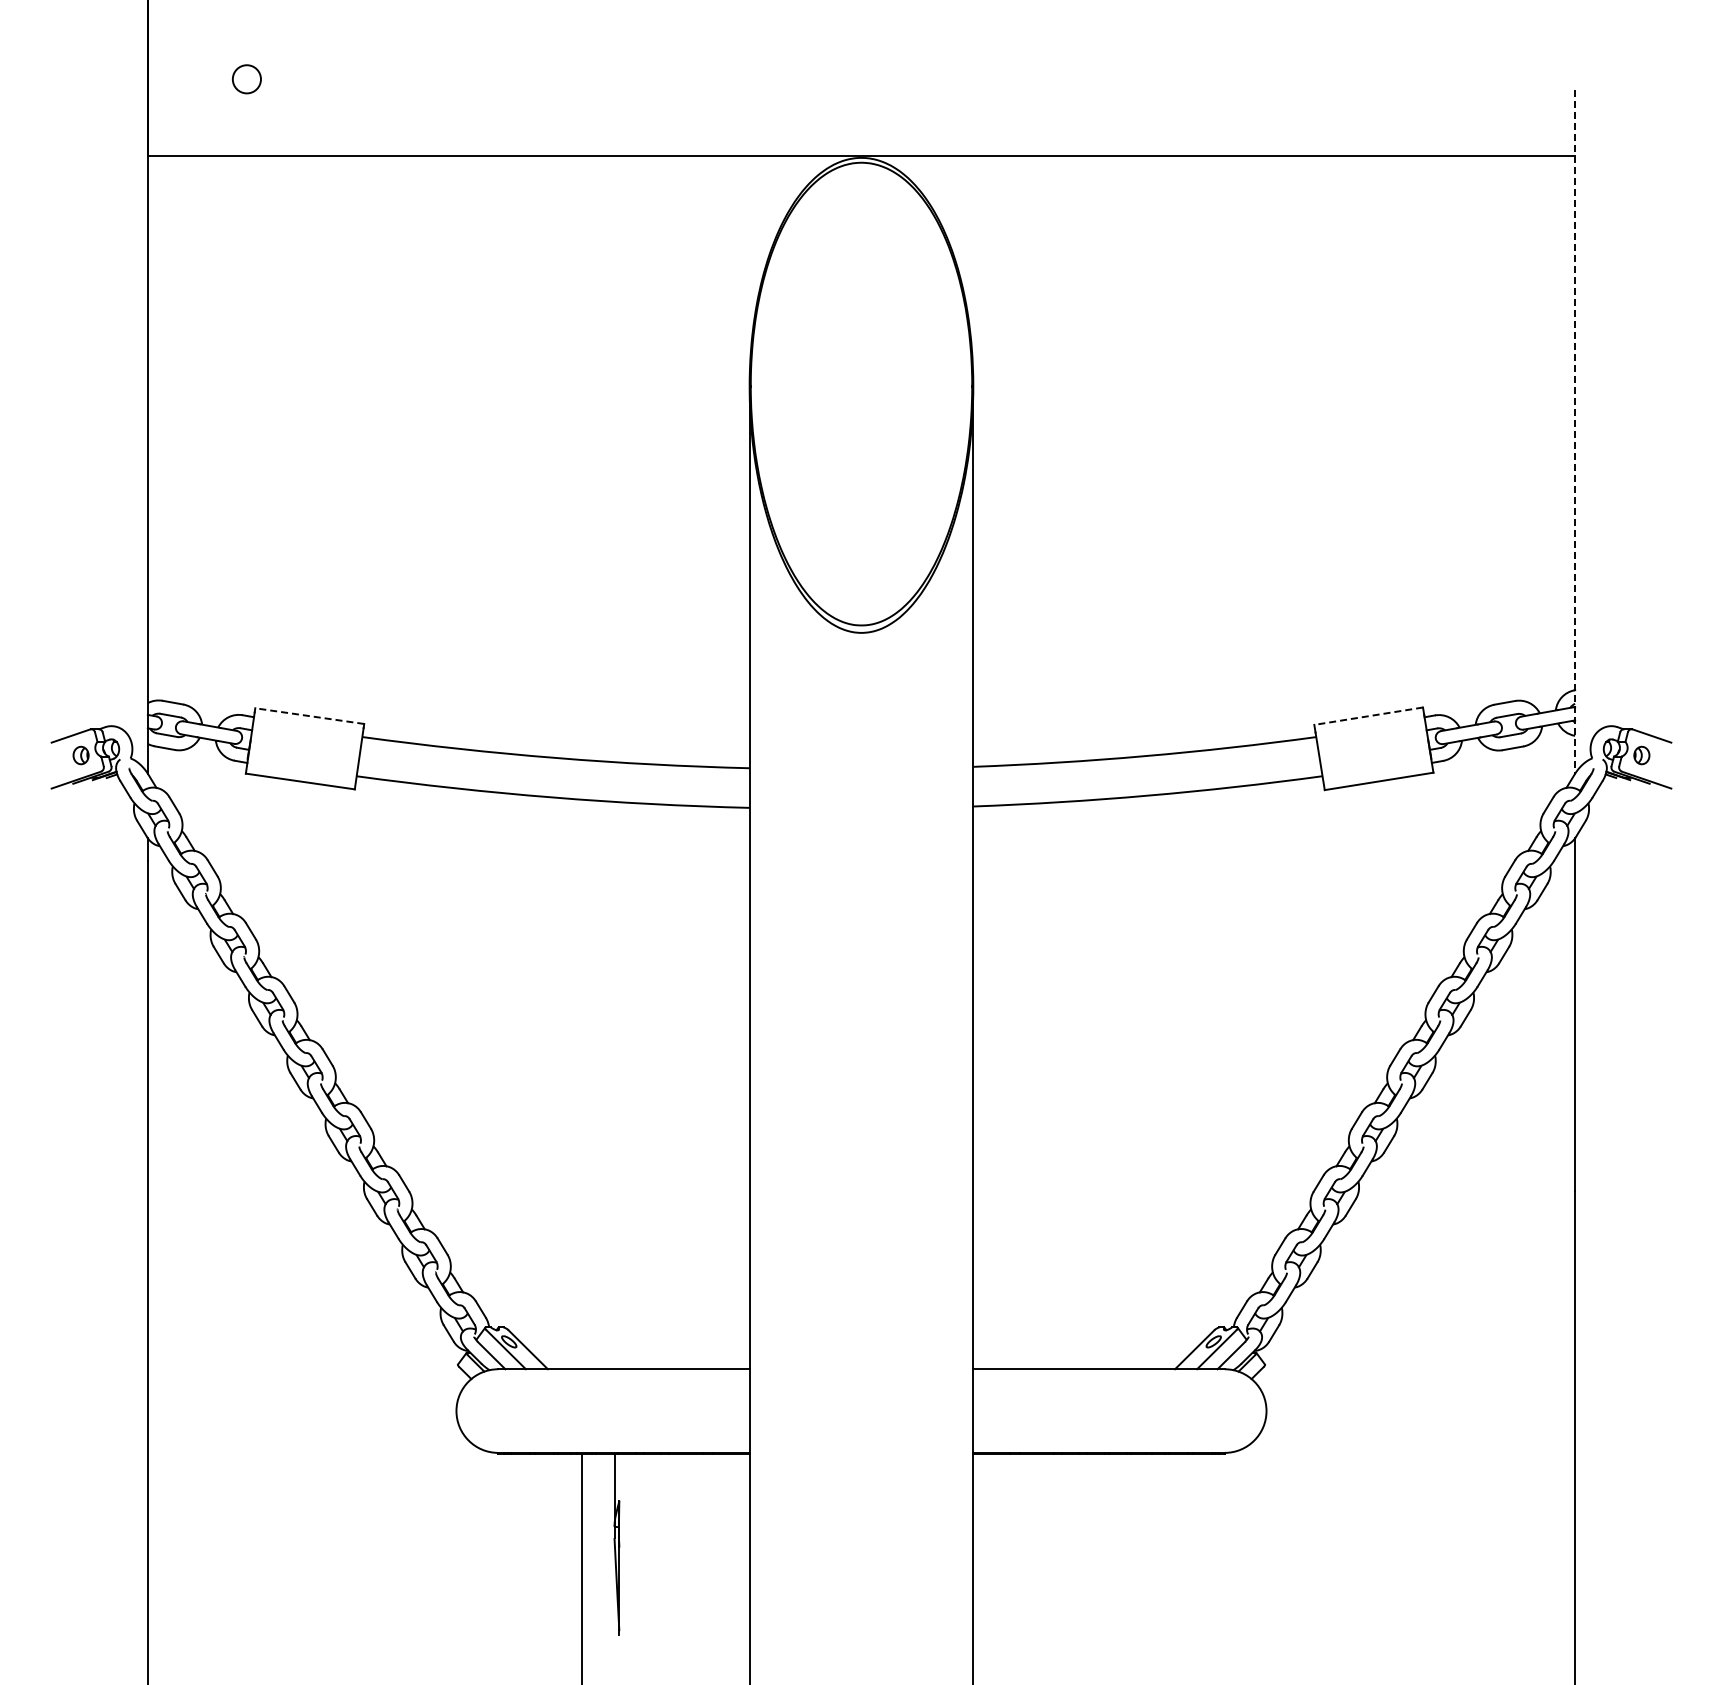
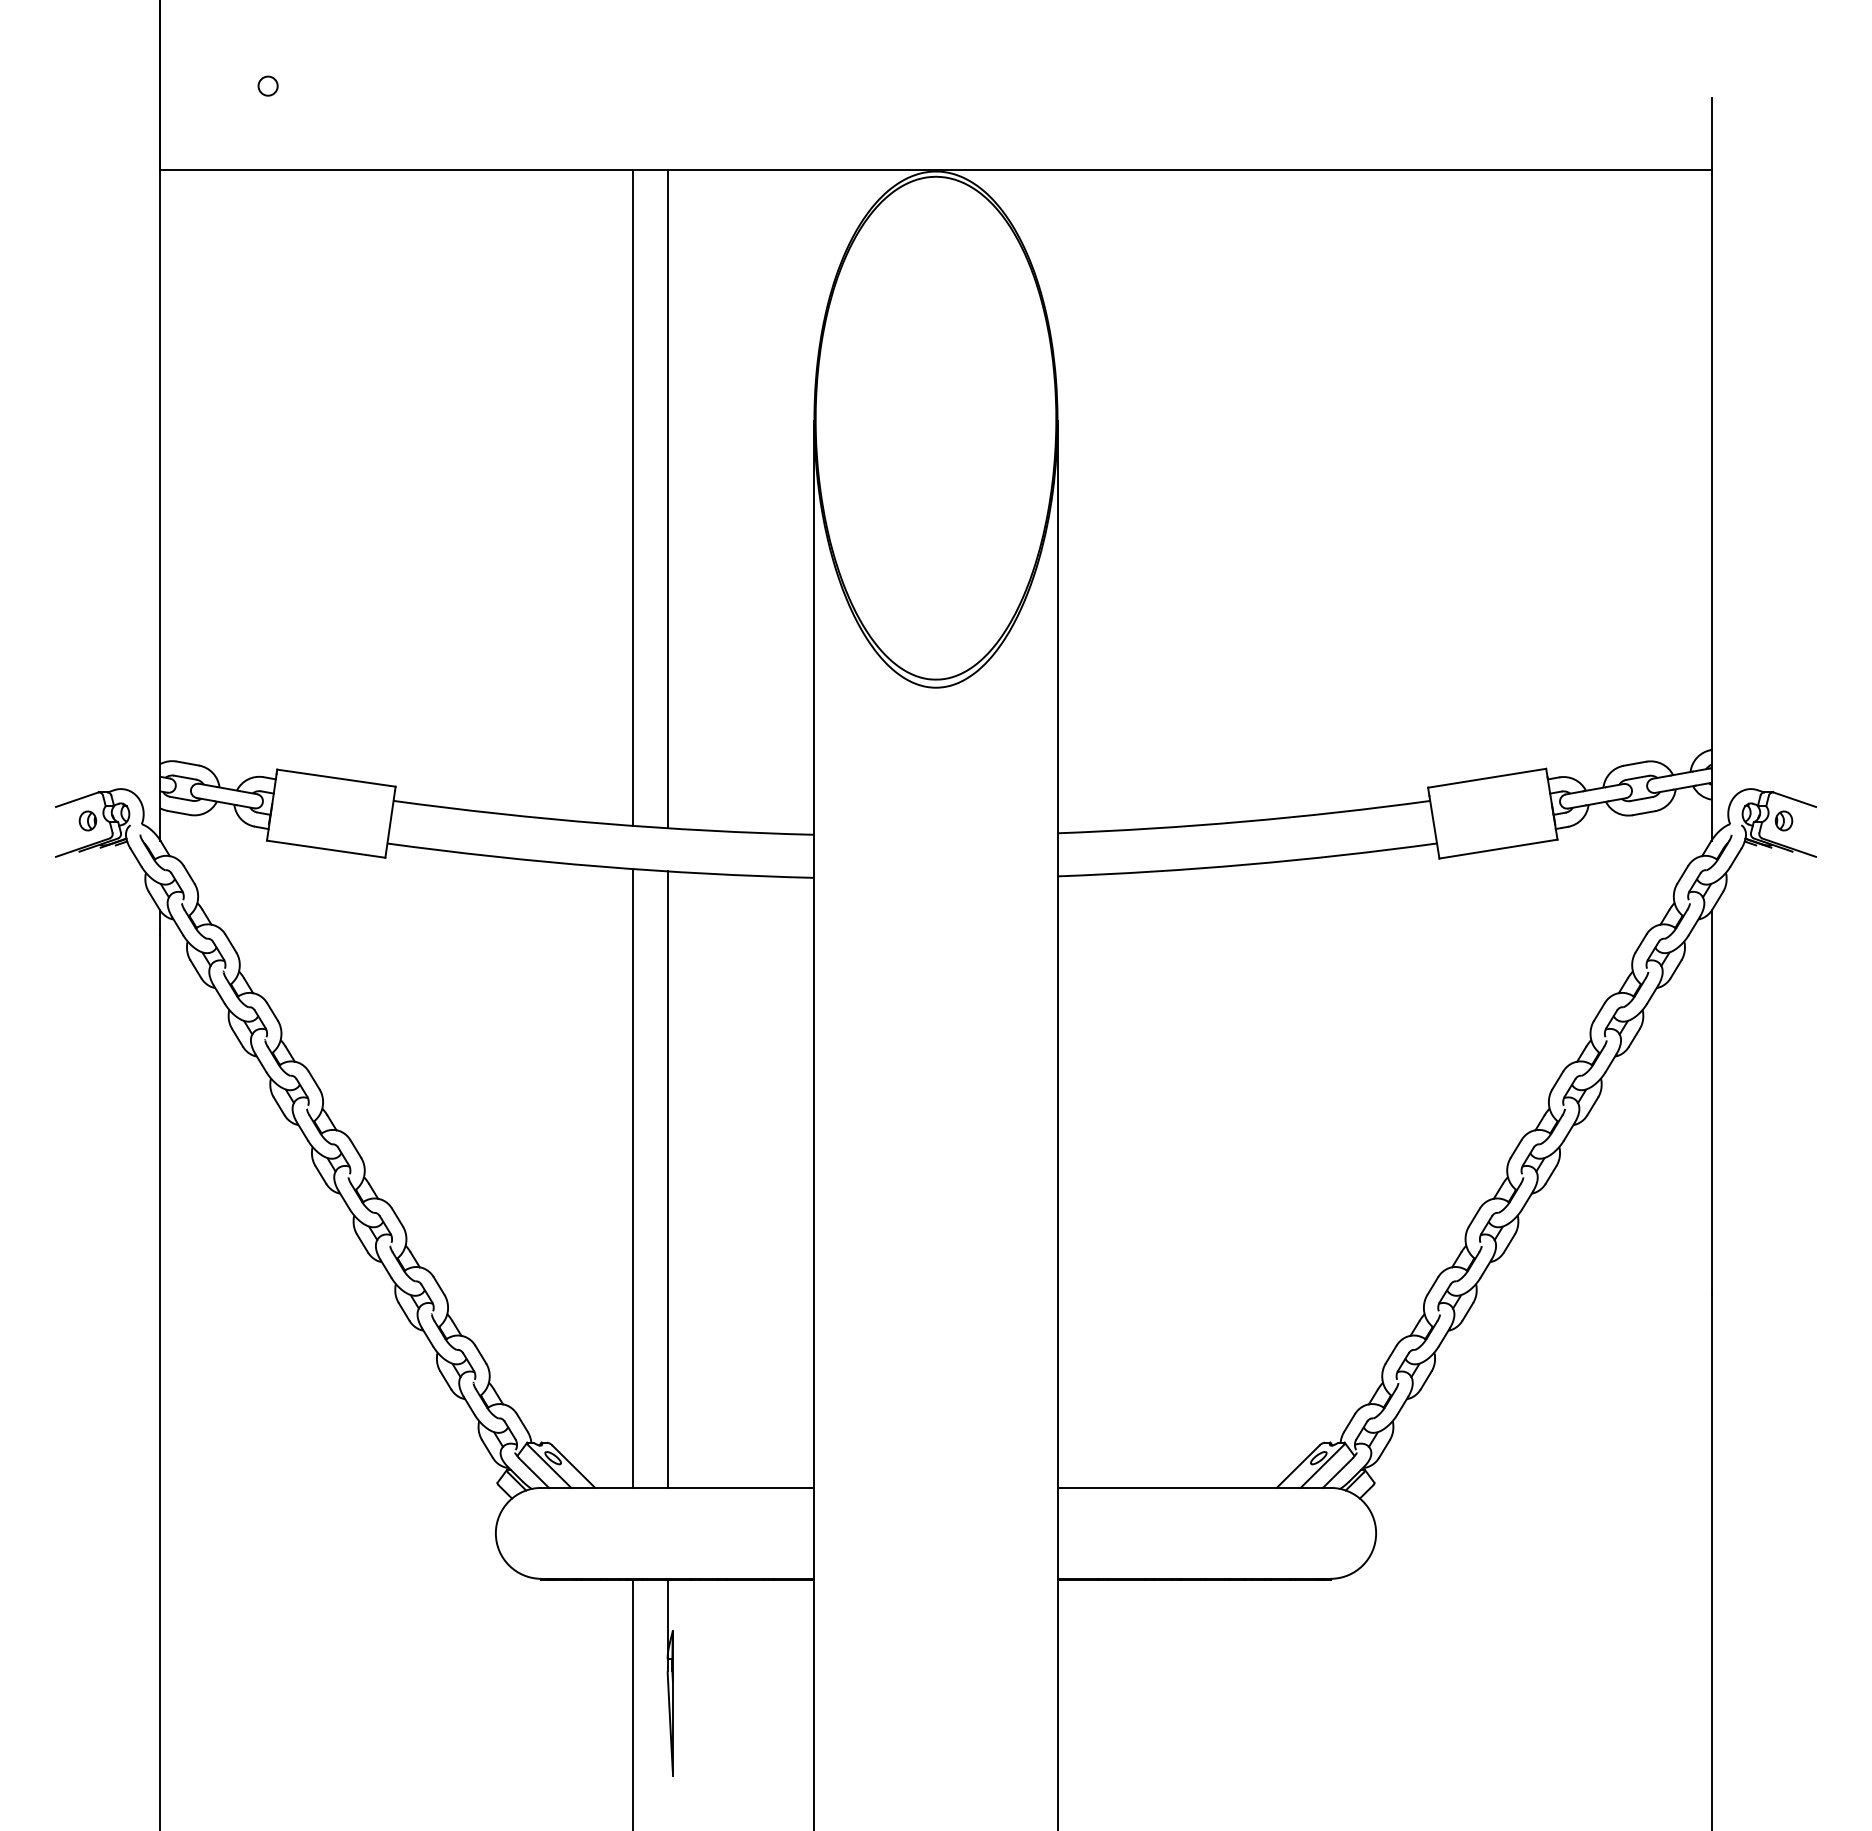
circle: (246, 79) -> (267, 86), size x0.62
line: (1575, 432) -> (1711, 469), dashed -> solid
line: (582, 458) -> (632, 498), added
line: (614, 459) -> (667, 499), added
line: (309, 716) -> (336, 778), dashed -> solid
line: (1368, 716) -> (1486, 778), dashed -> solid
line: (582, 1084) -> (632, 1178), added
line: (614, 1085) -> (667, 1179), added

